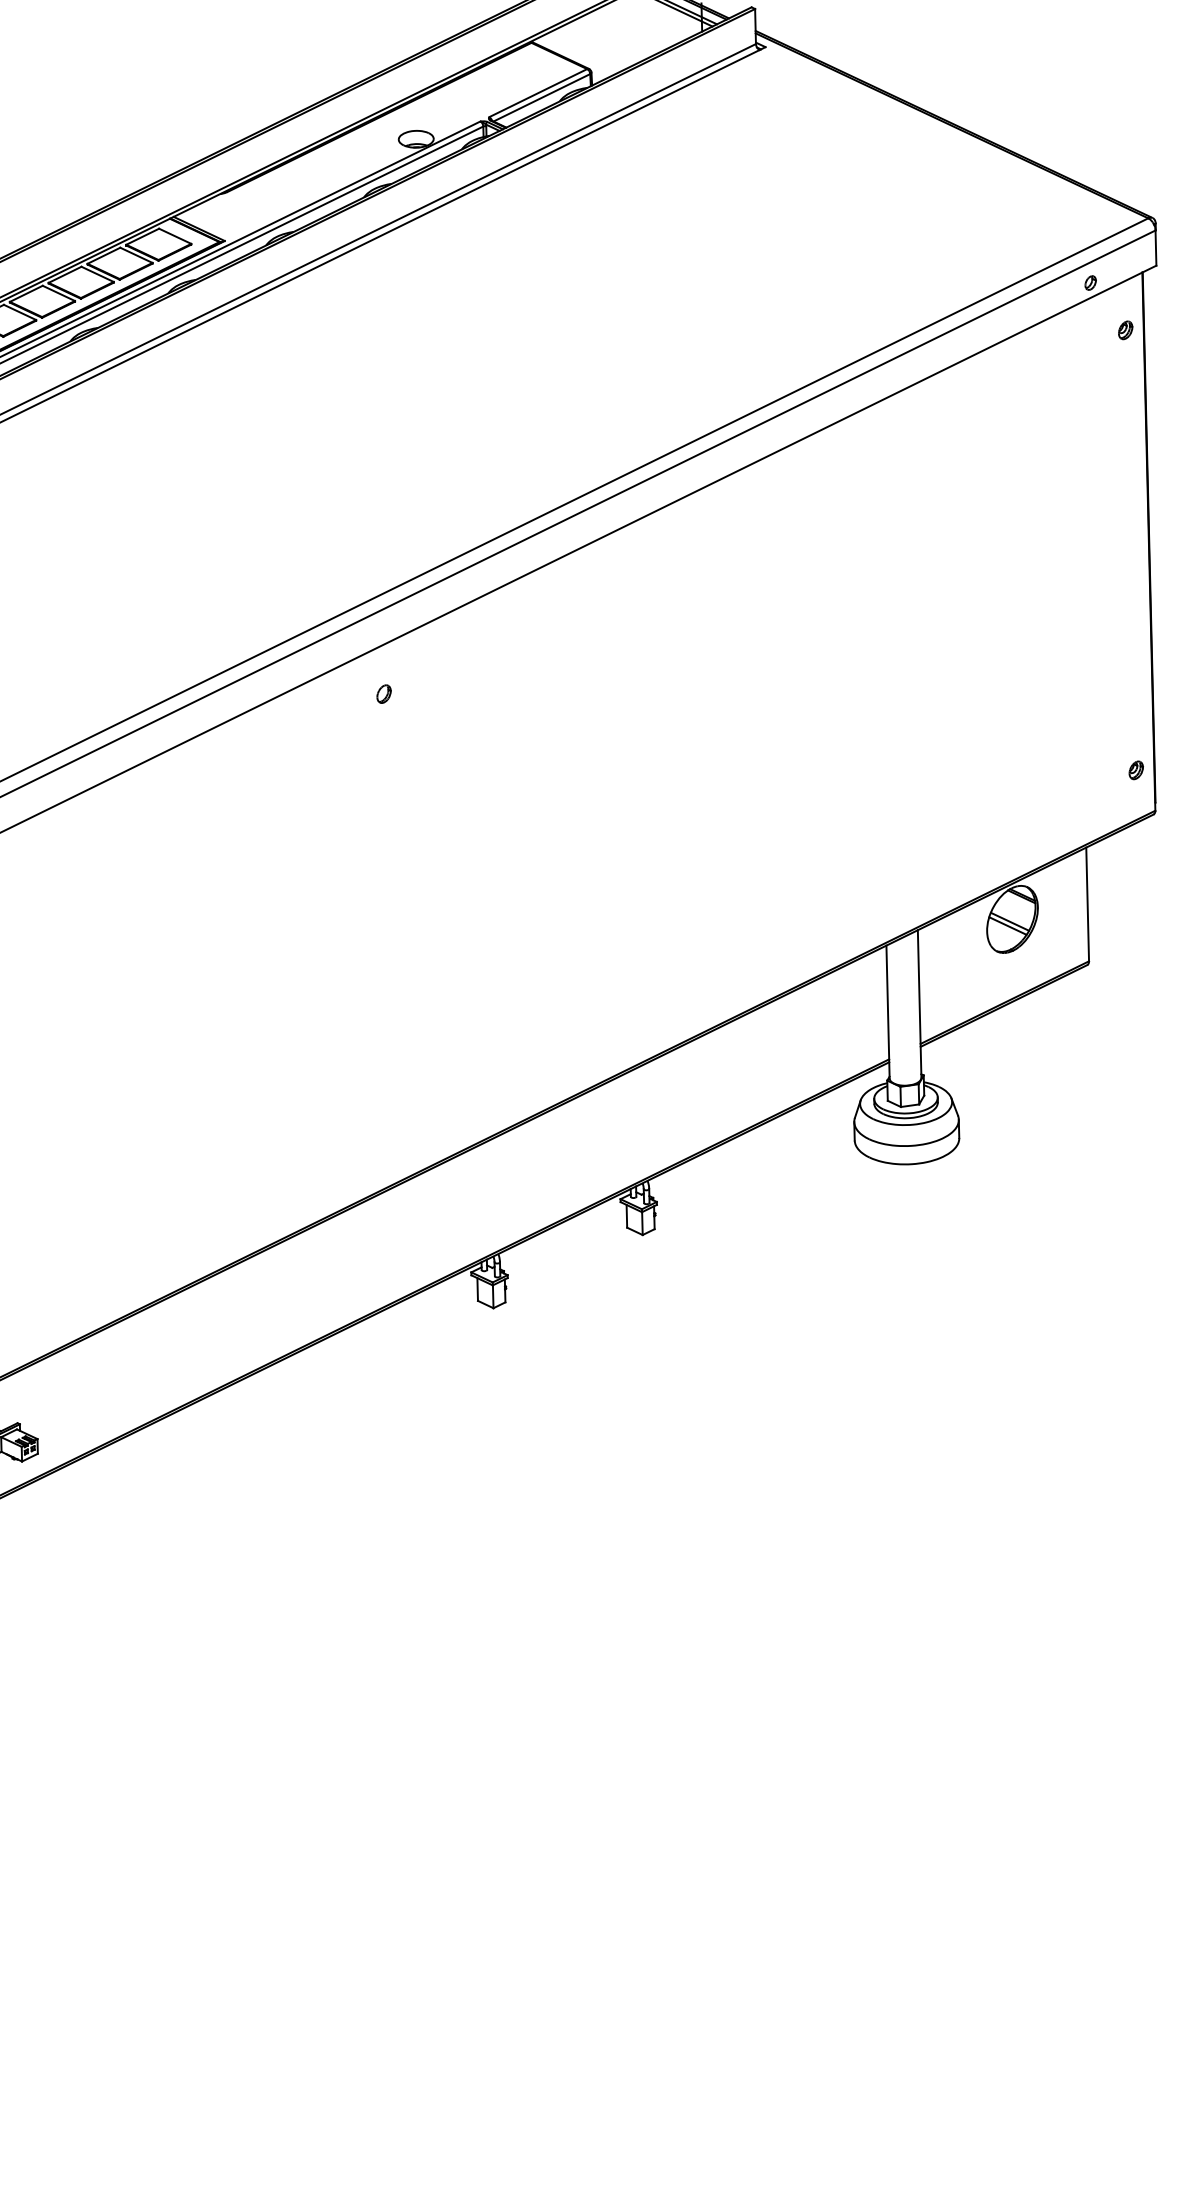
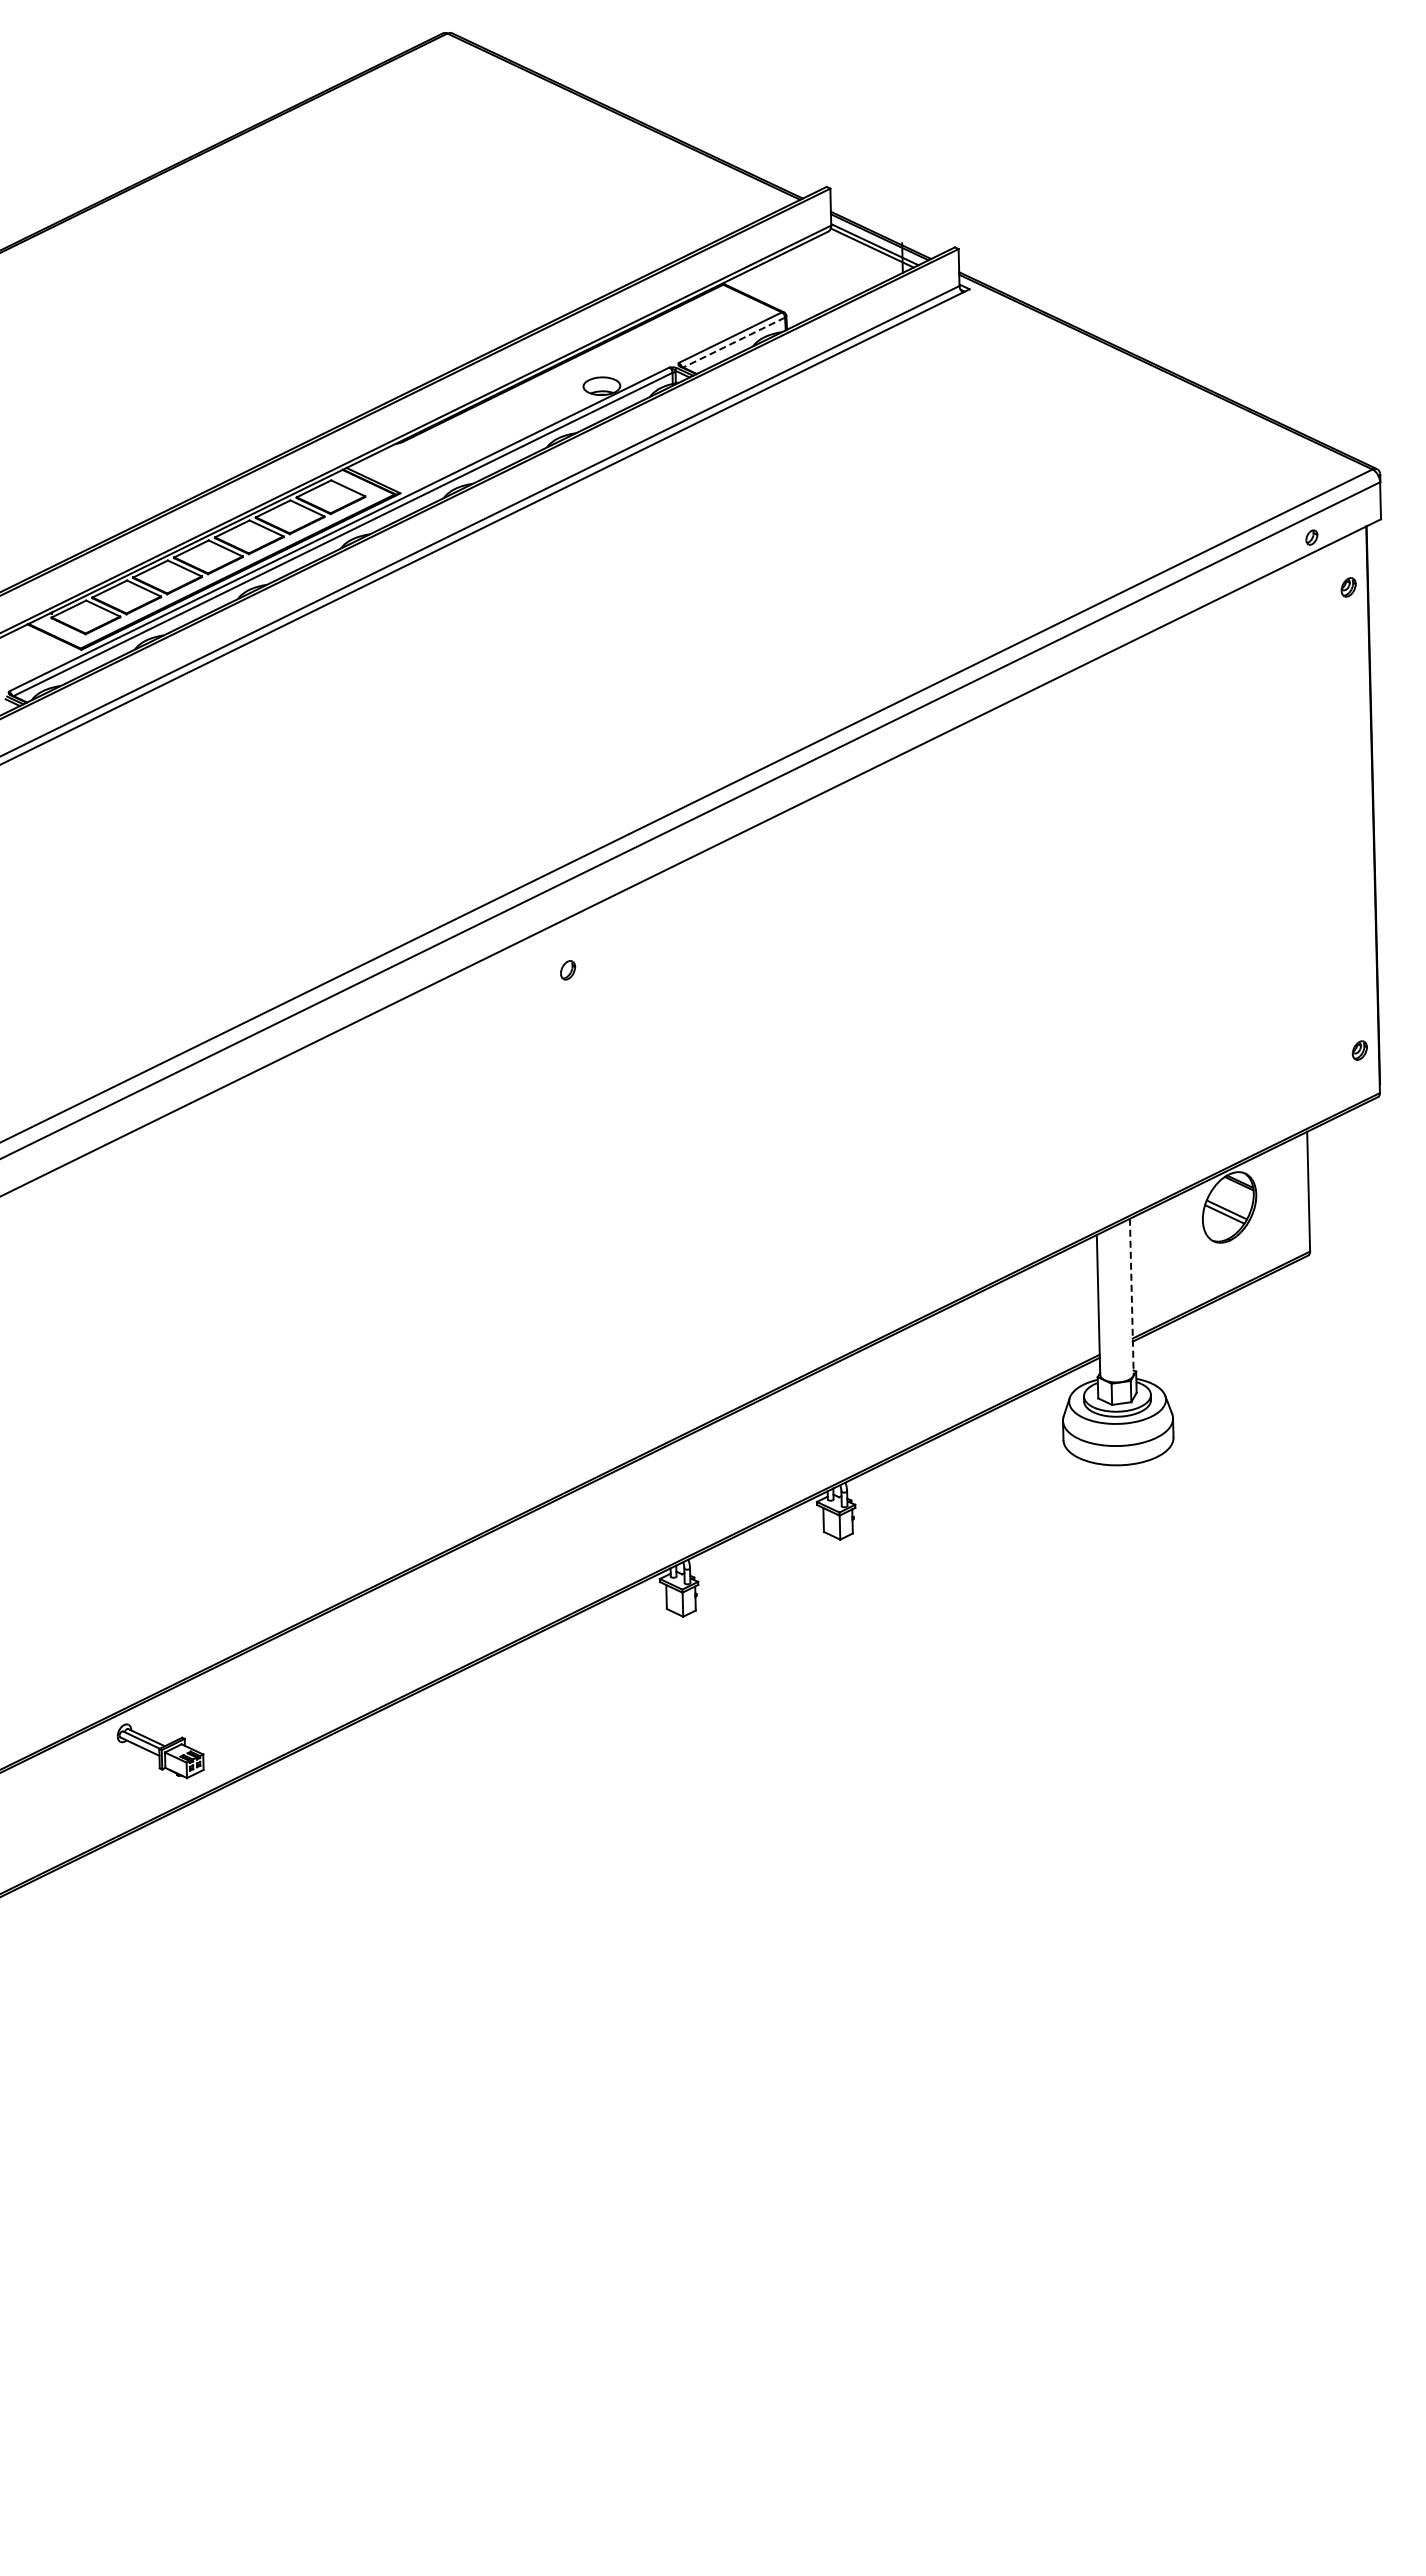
line: (542, 97) -> (734, 342), solid -> dashed
line: (919, 1004) -> (1131, 1296), solid -> dashed

